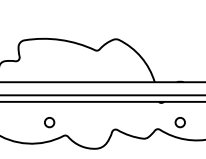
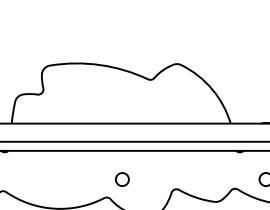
circle: (49, 122) -> (122, 179), moved

